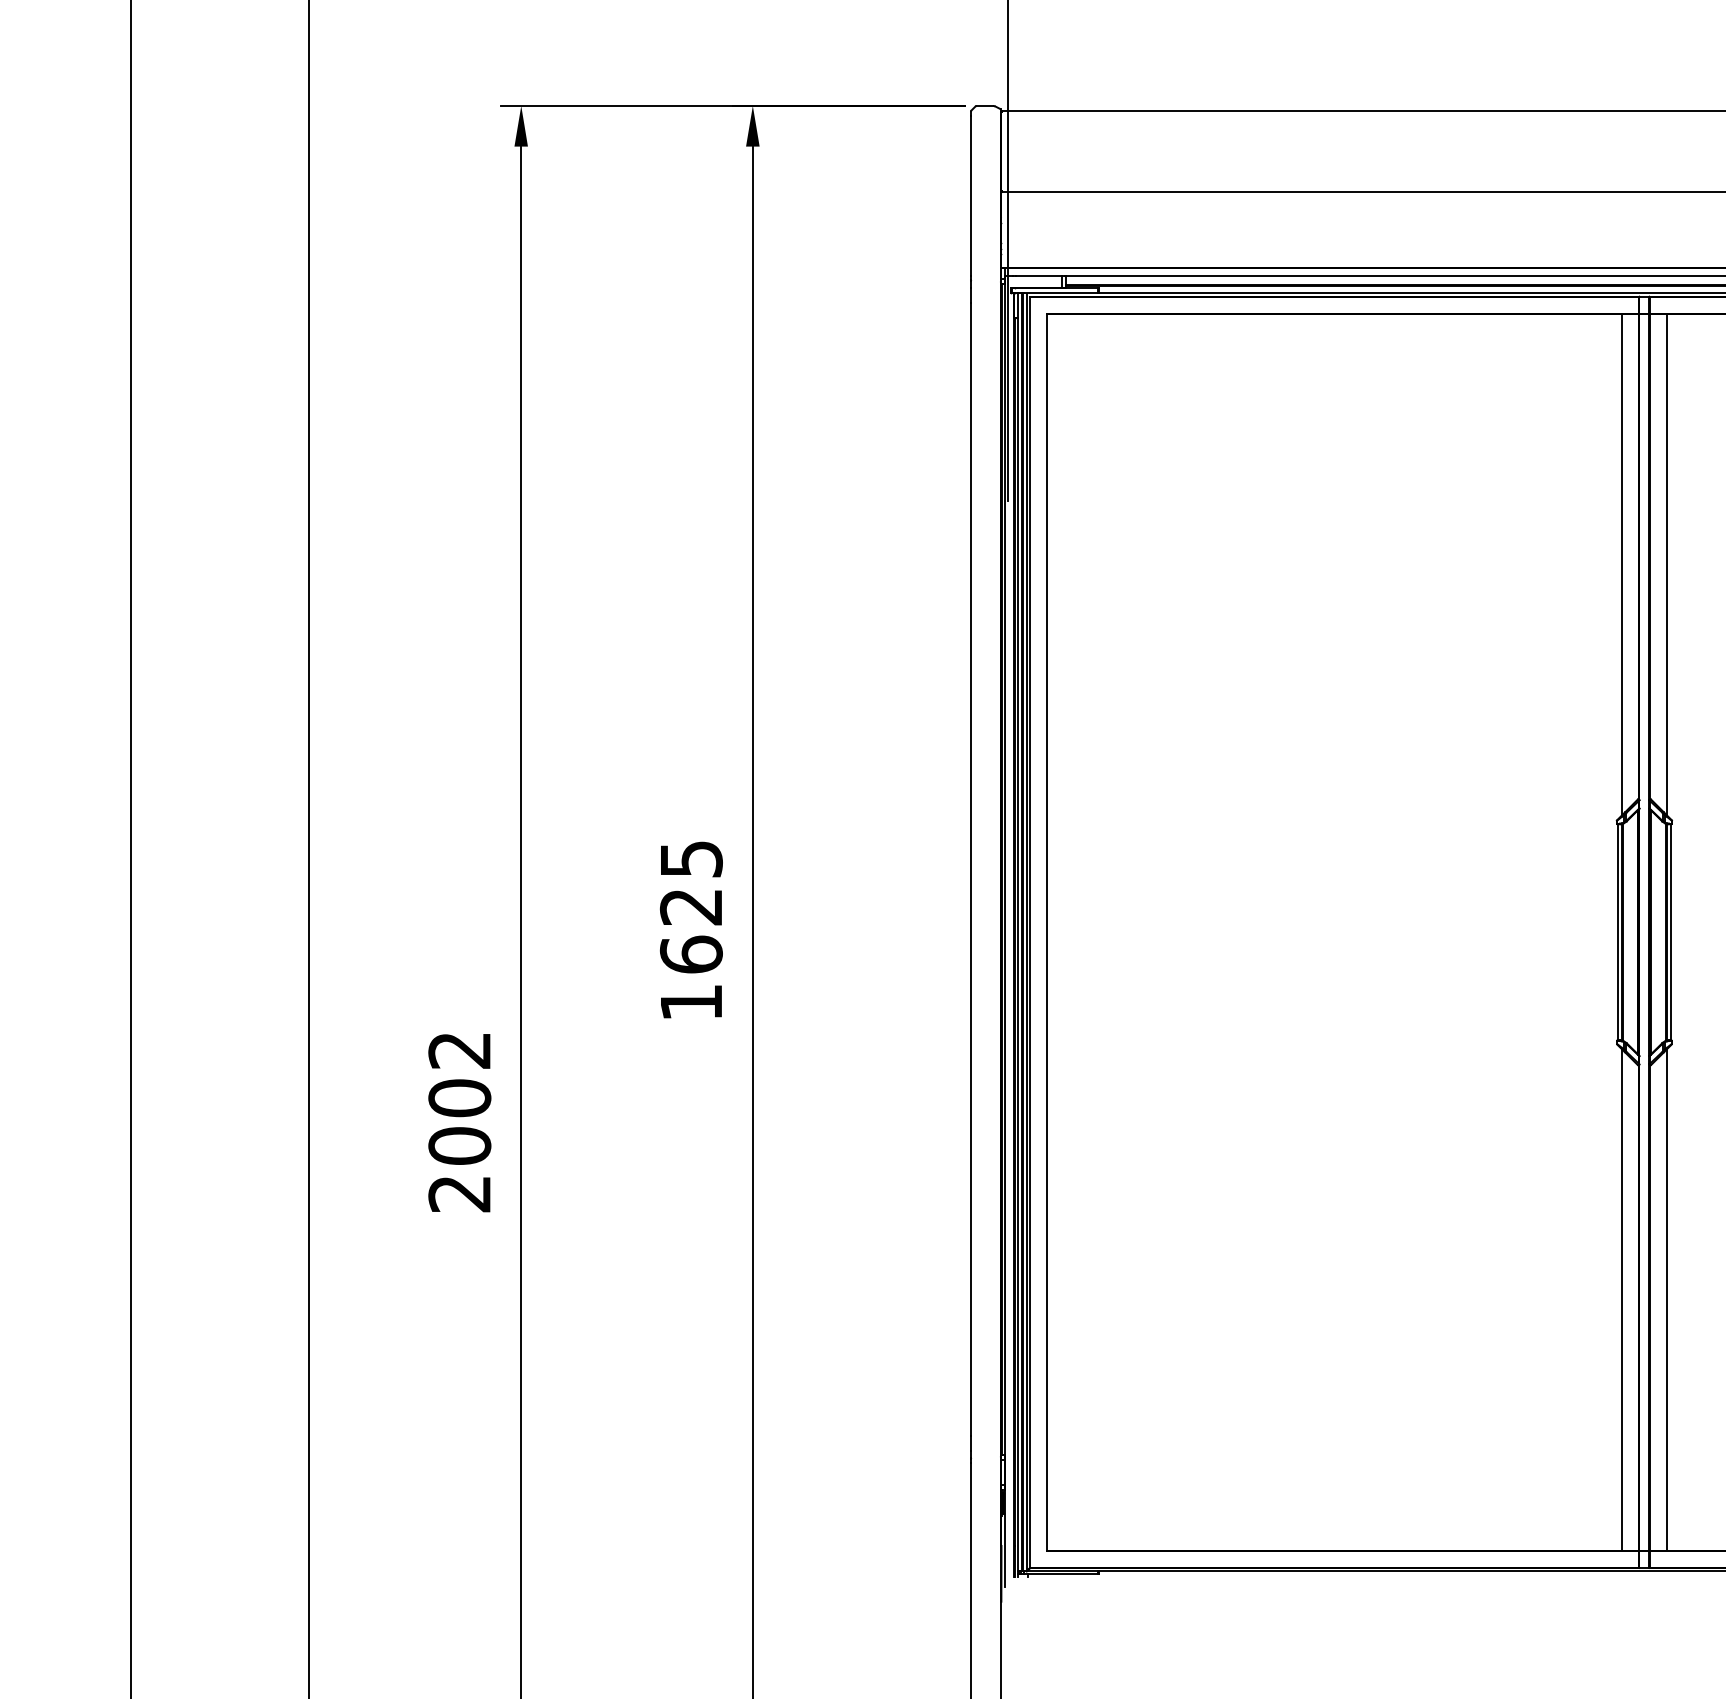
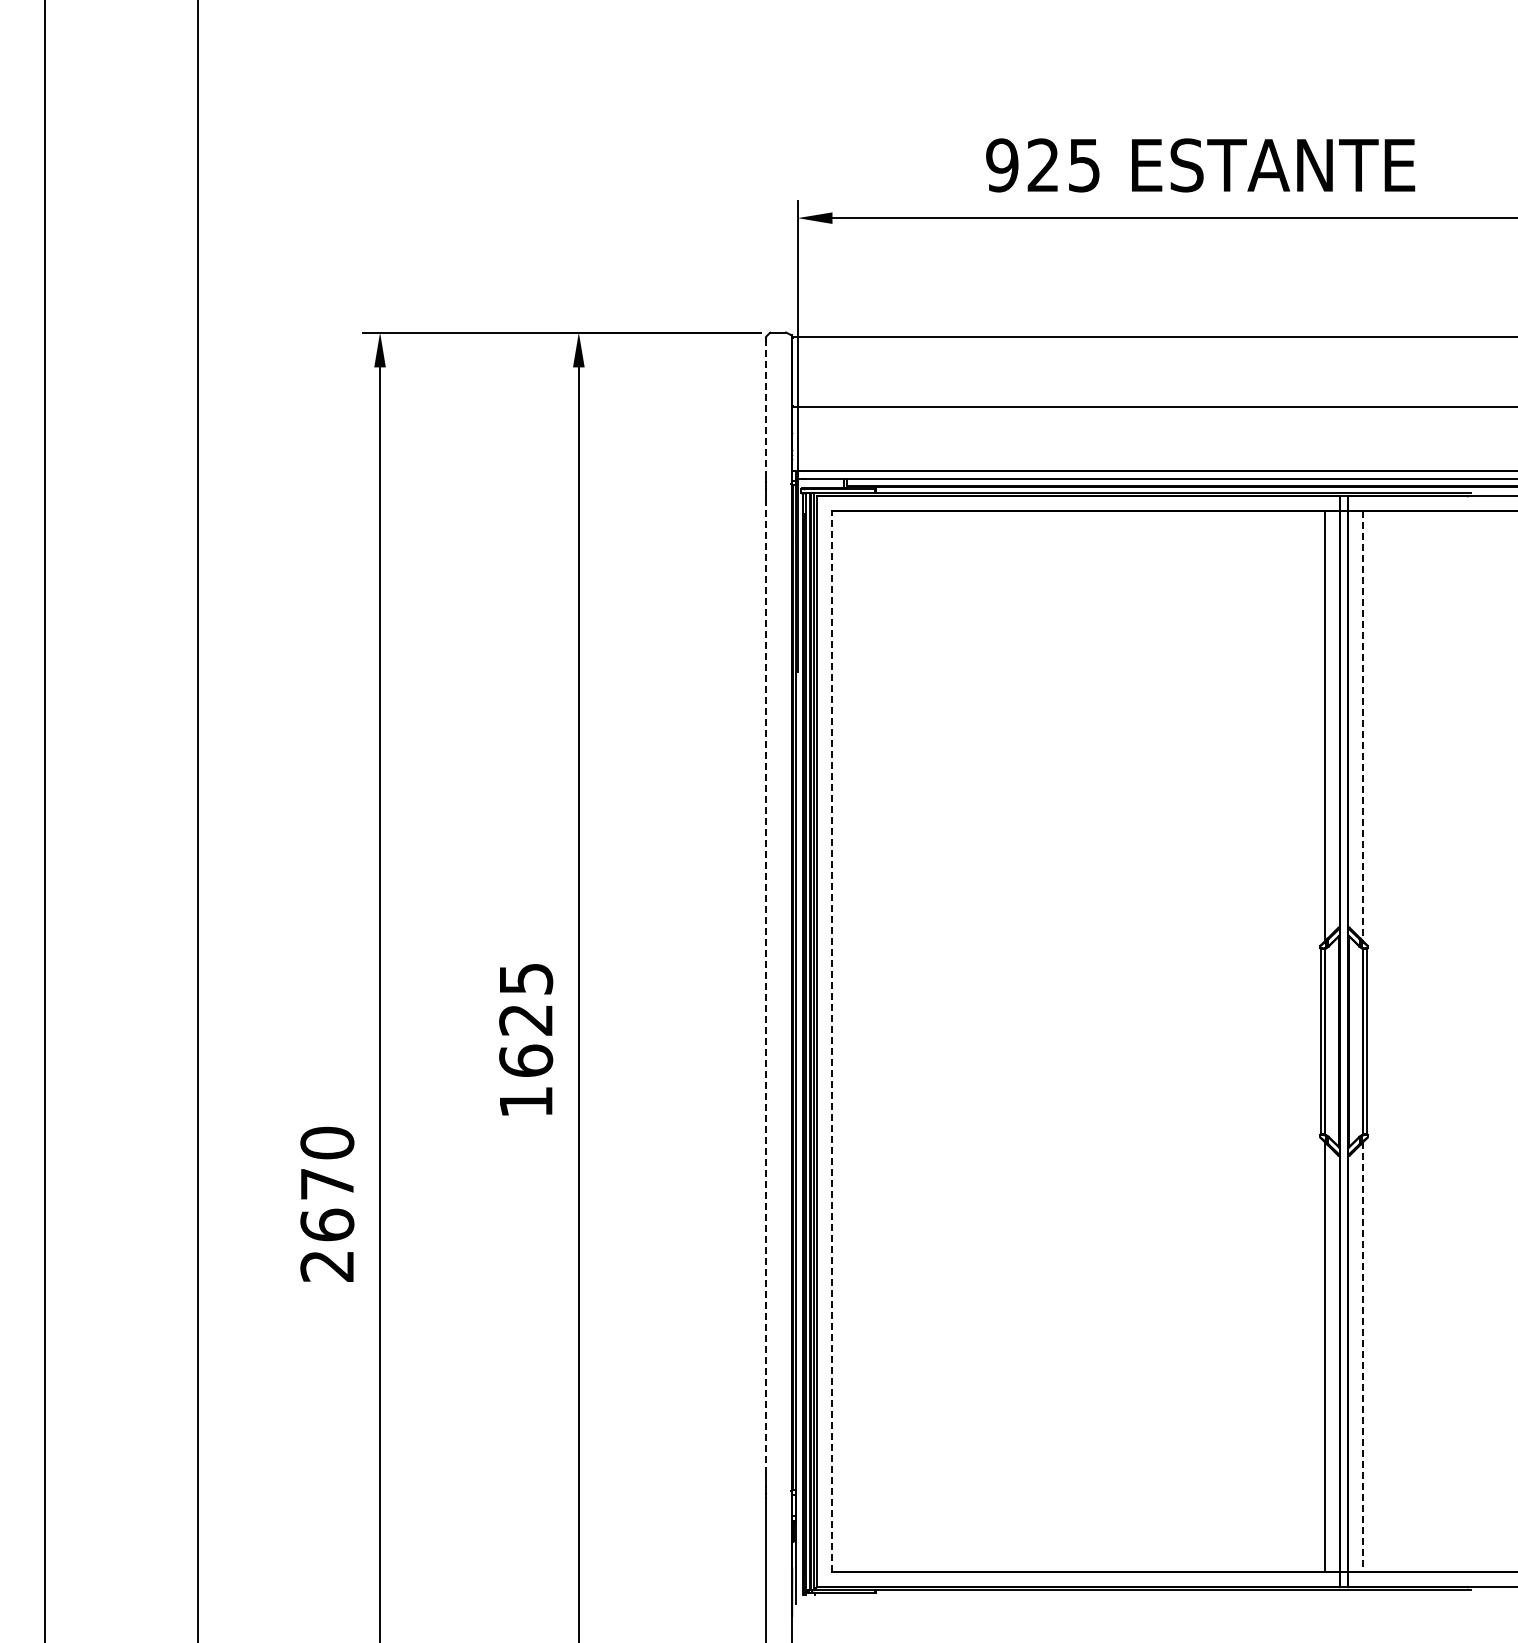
line: (971, 195) -> (766, 409), solid -> dashed
line: (1667, 565) -> (1363, 726), solid -> dashed
line: (971, 869) -> (766, 987), solid -> dashed
line: (1047, 932) -> (831, 1041), solid -> dashed
text: (459, 1097) -> (327, 1183), 2002 -> 2670
line: (1667, 1300) -> (1363, 1357), solid -> dashed

